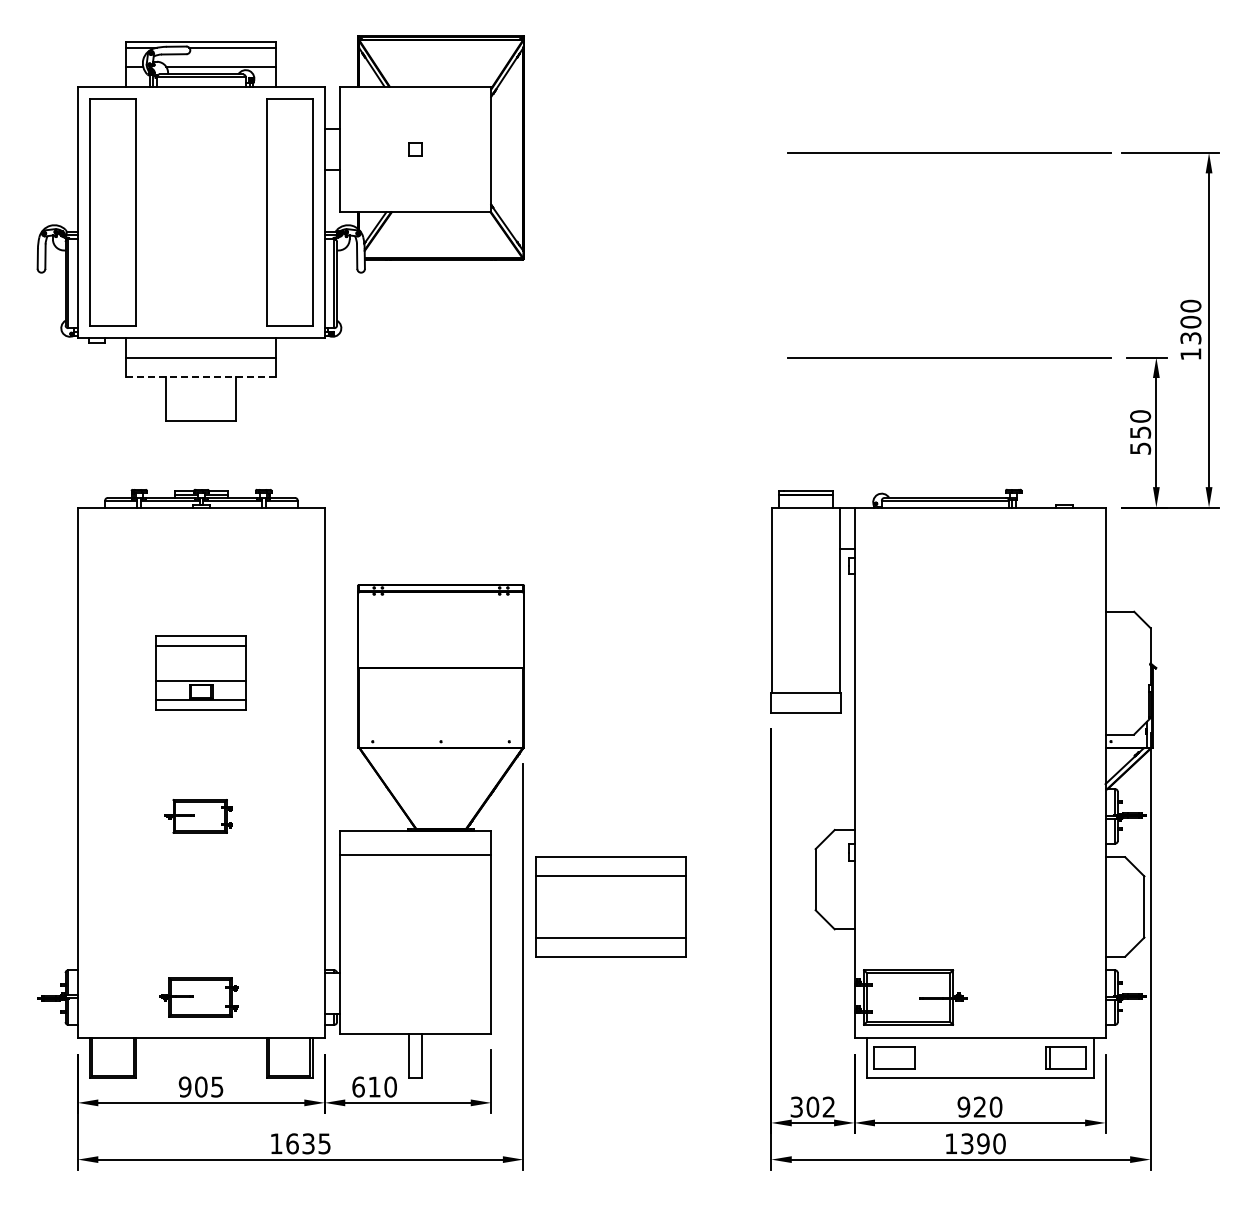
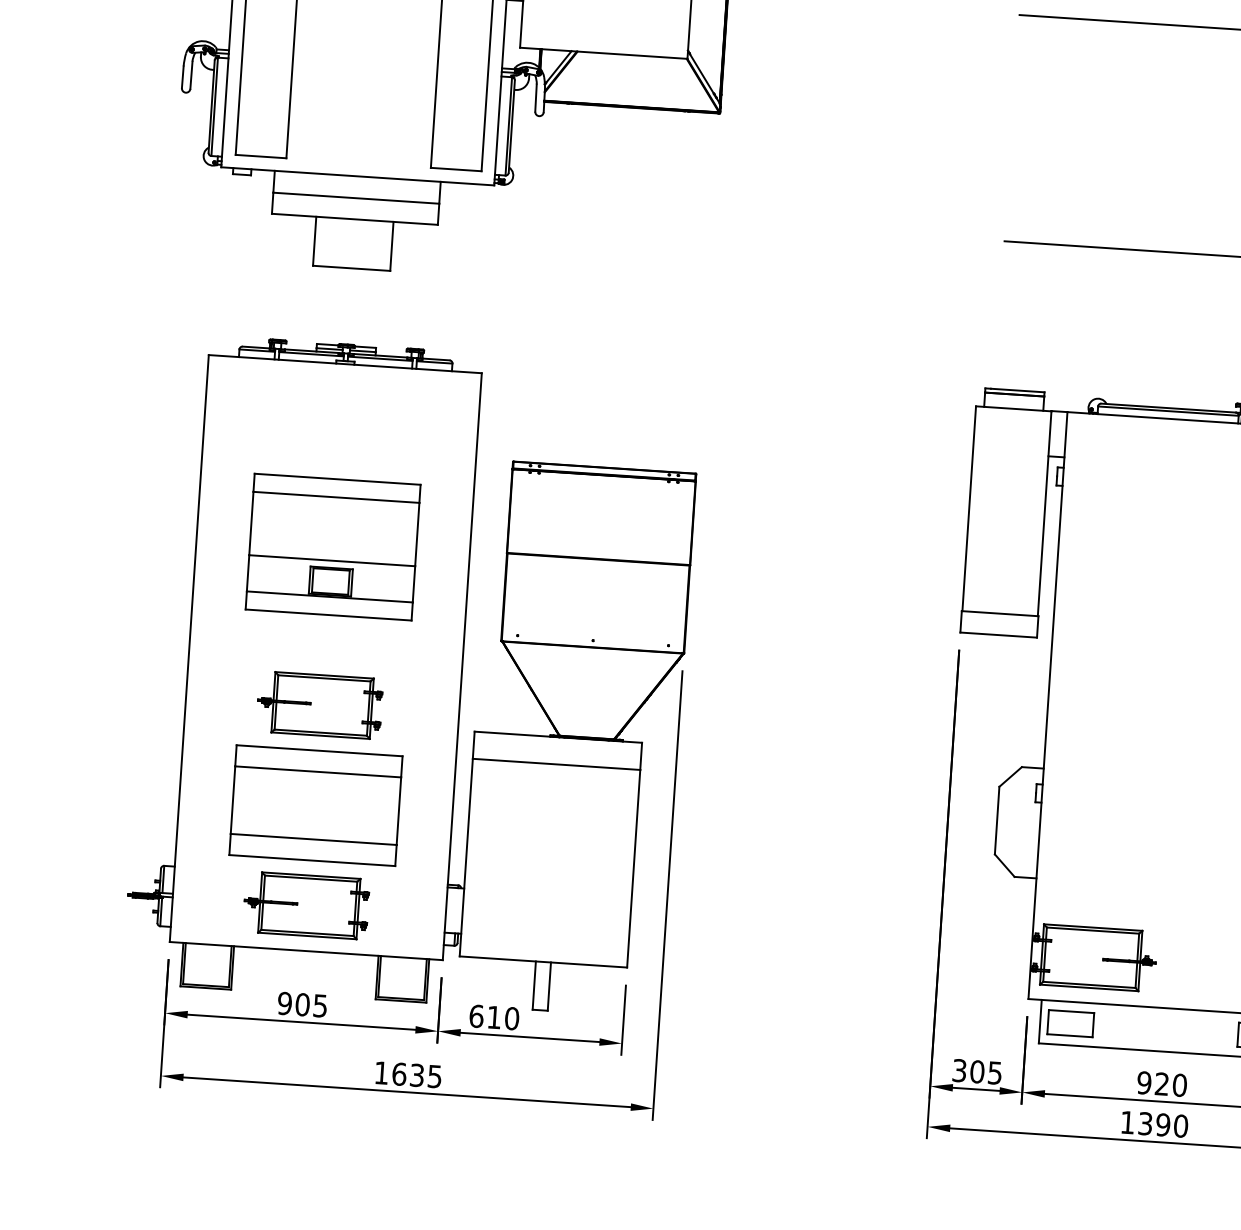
line: (200, 376) -> (354, 219), dashed -> solid
part: (200, 673) -> (332, 547), size x1.67
part: (198, 816) -> (319, 705), size x1.67
part: (610, 906) -> (315, 805), moved
part: (198, 997) -> (306, 905), size x1.43
text: (828, 1106) -> (994, 1072), 302 -> 305

